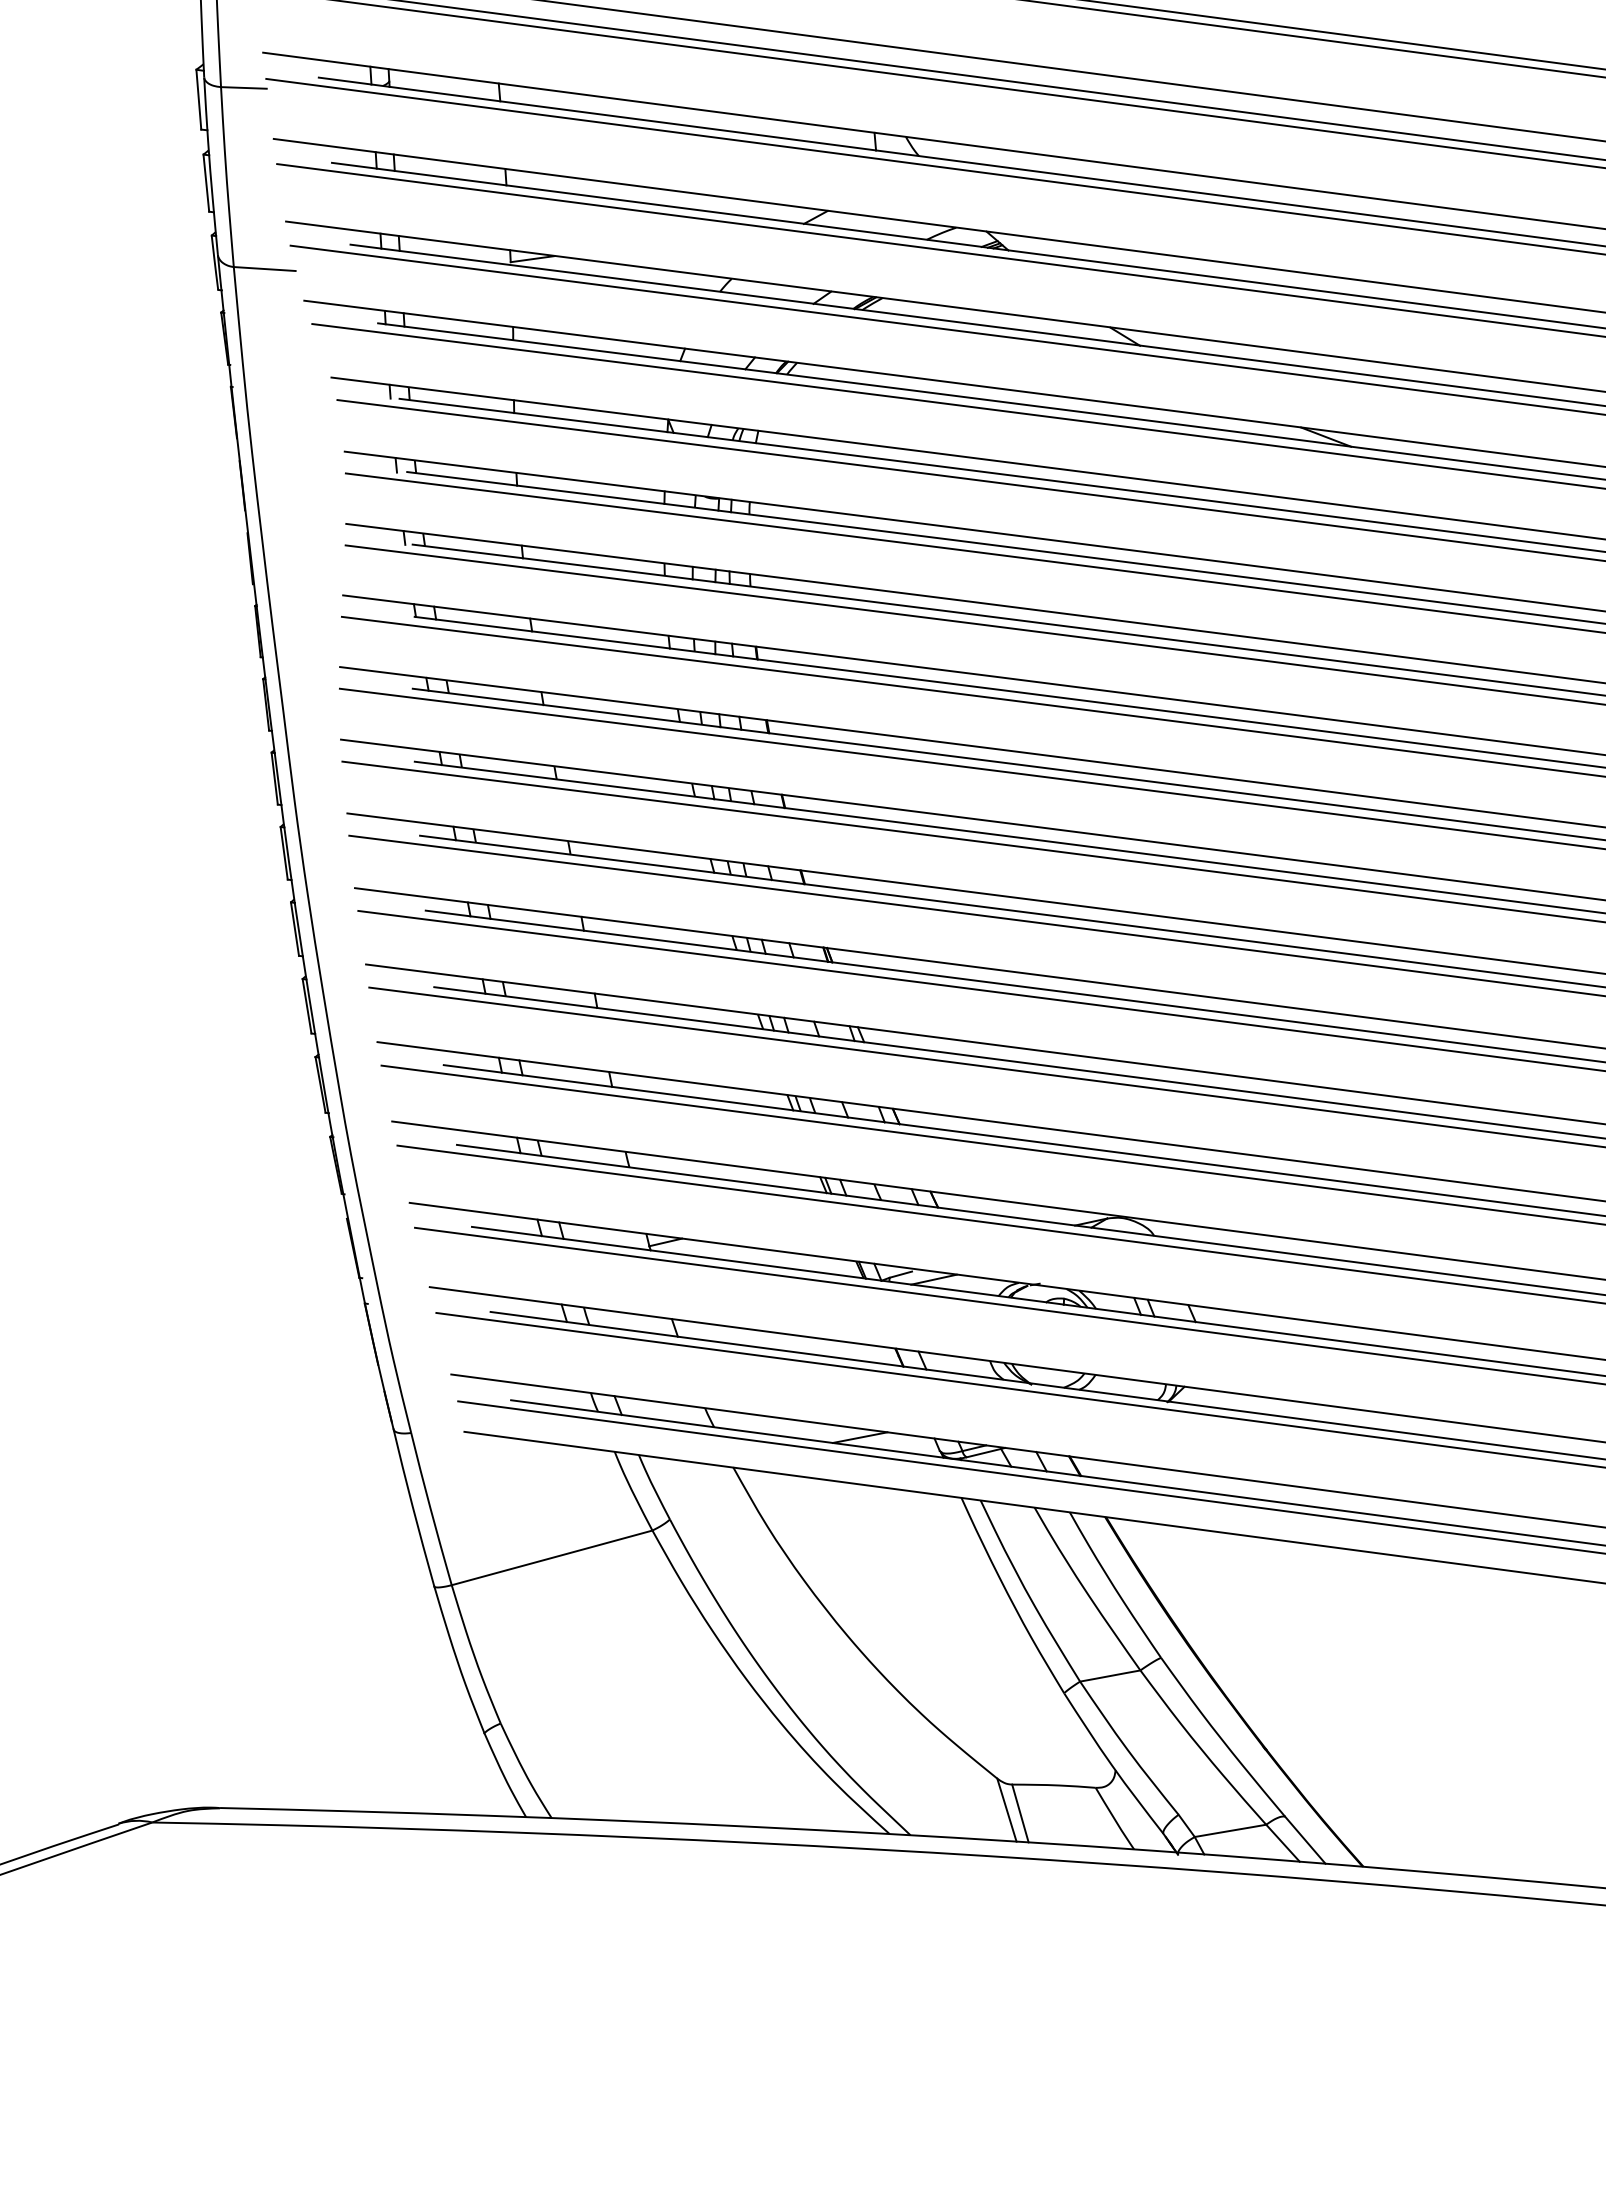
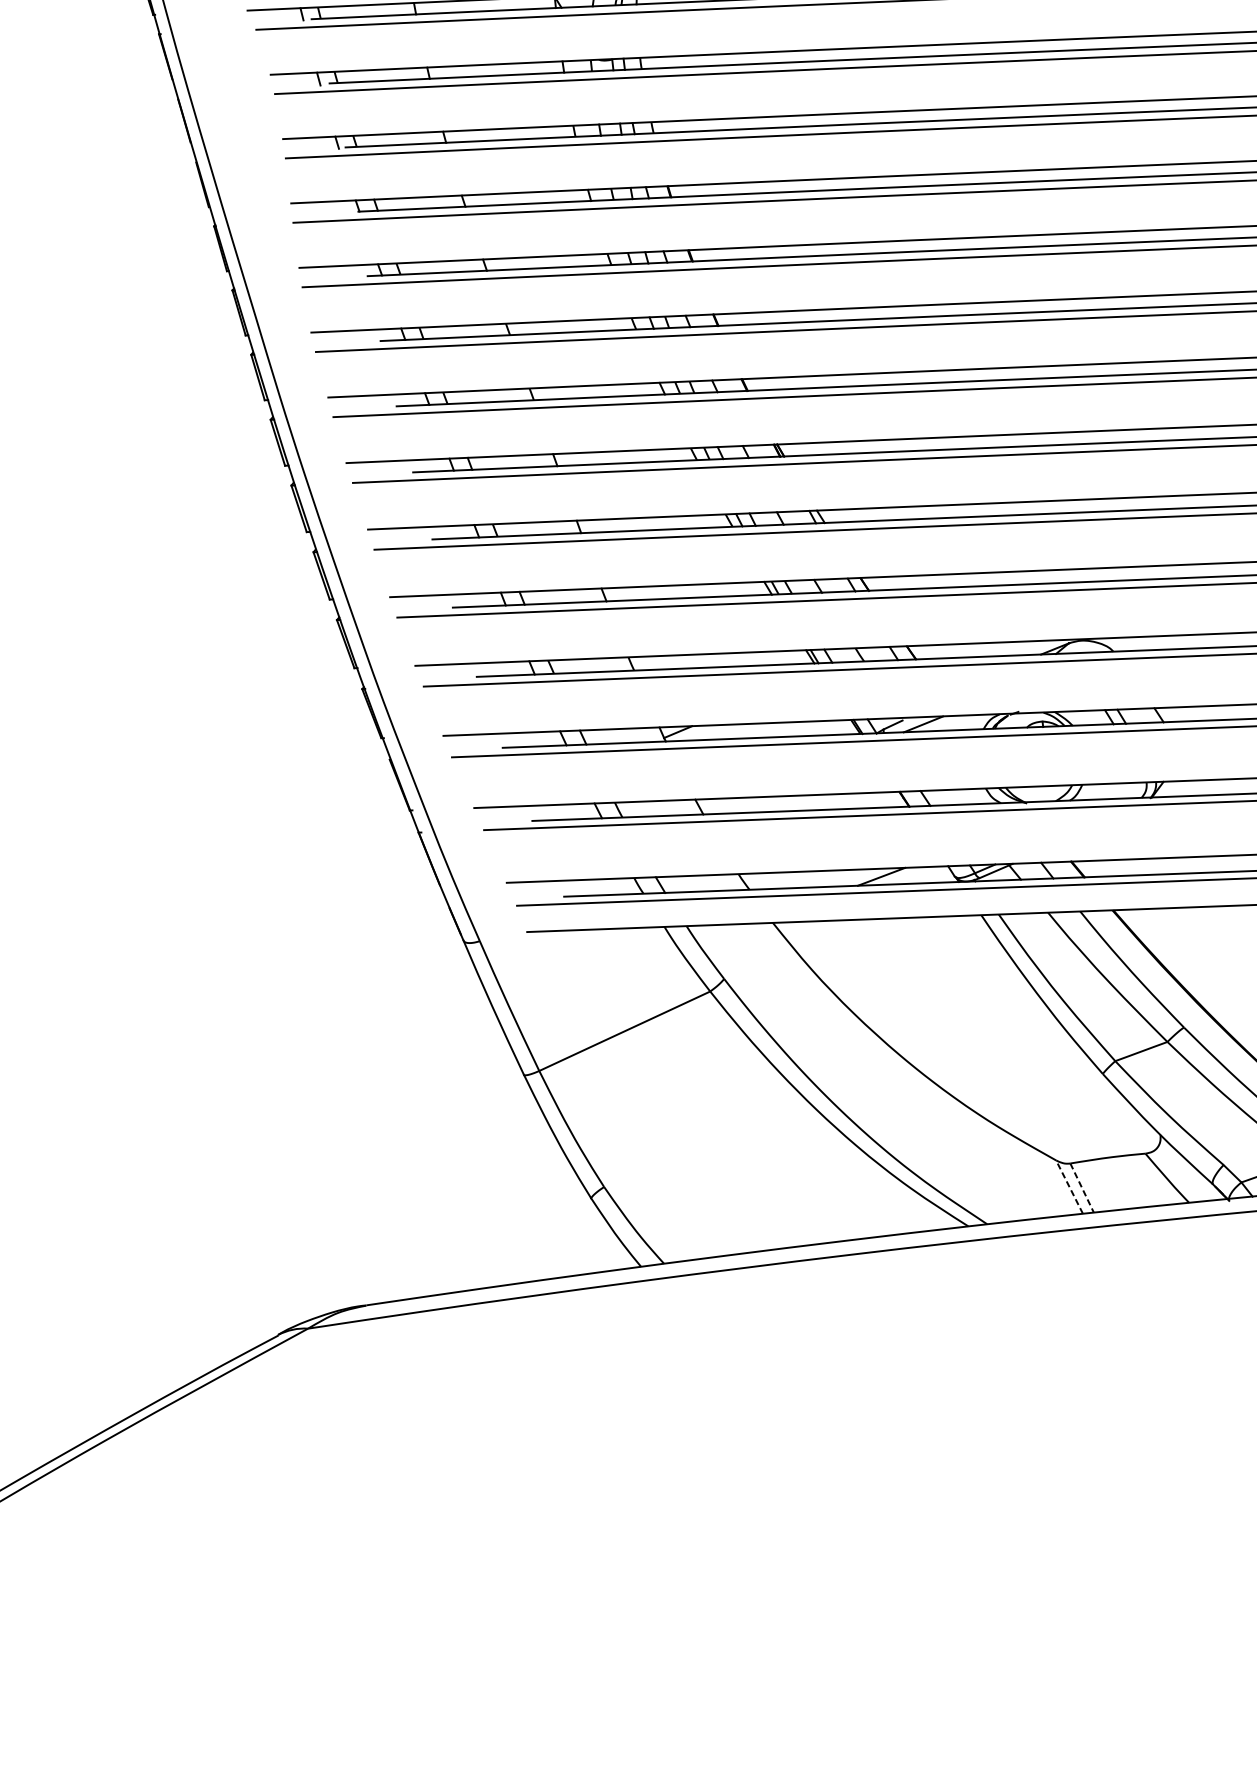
line: (1006, 1810) -> (1069, 1187), solid -> dashed
line: (1020, 1813) -> (1082, 1188), solid -> dashed

